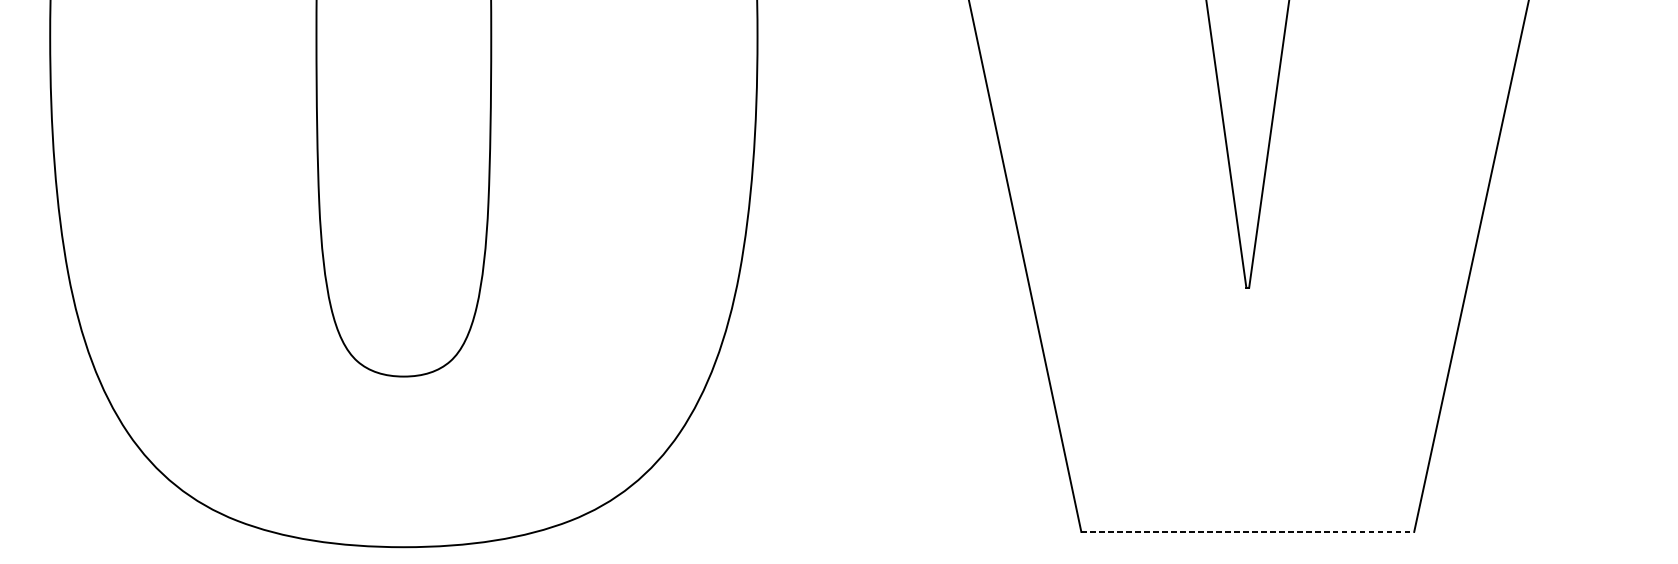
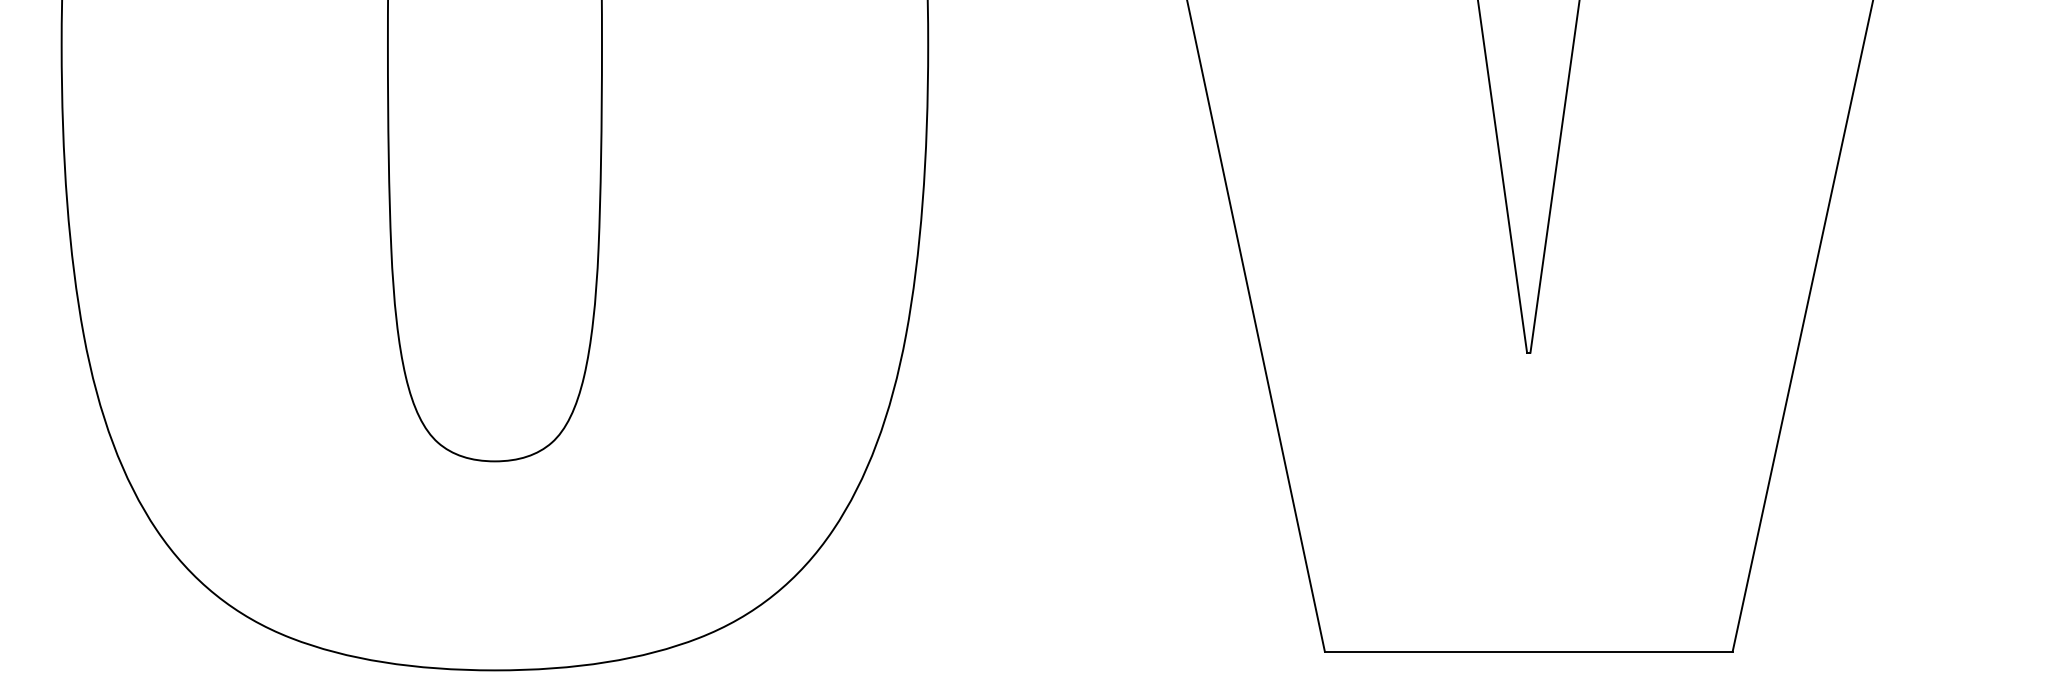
line: (1247, 531) -> (1528, 651), dashed -> solid

